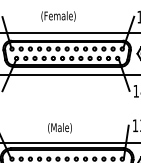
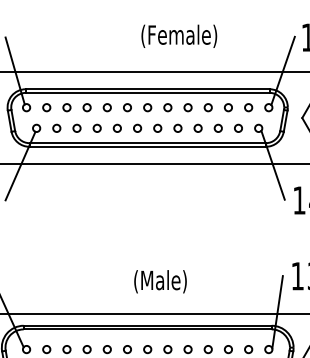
text: (58, 16) -> (179, 36), moved
text: (59, 128) -> (159, 282), moved

